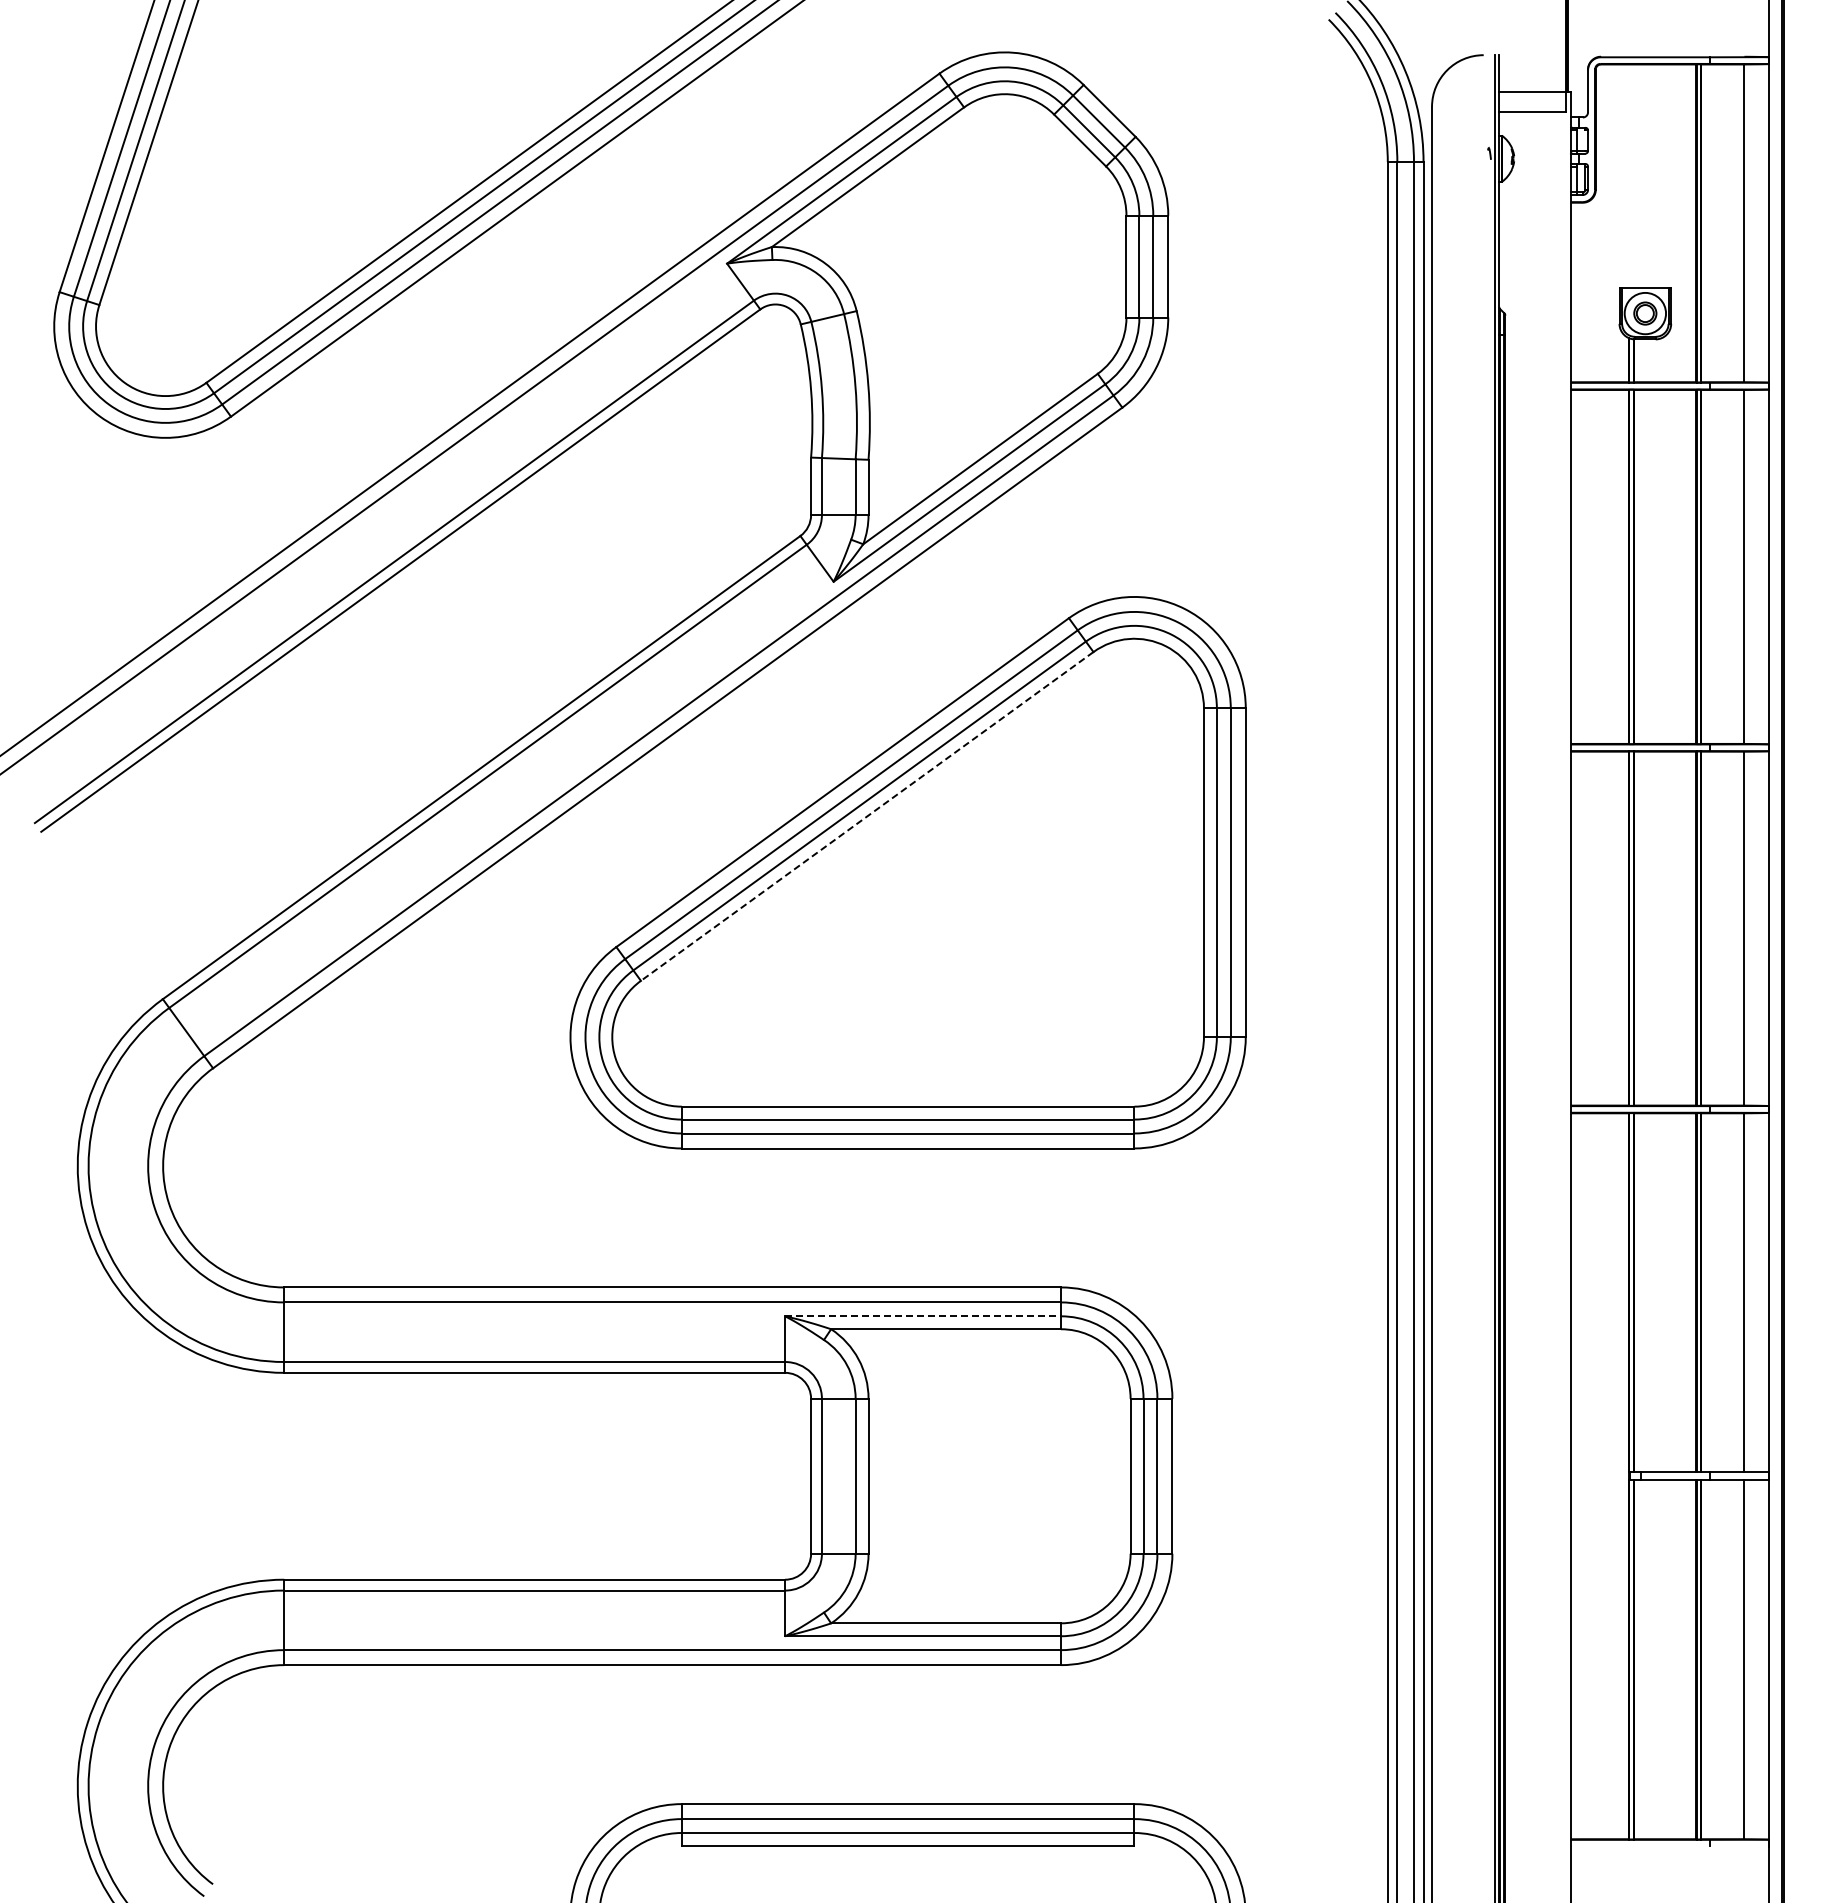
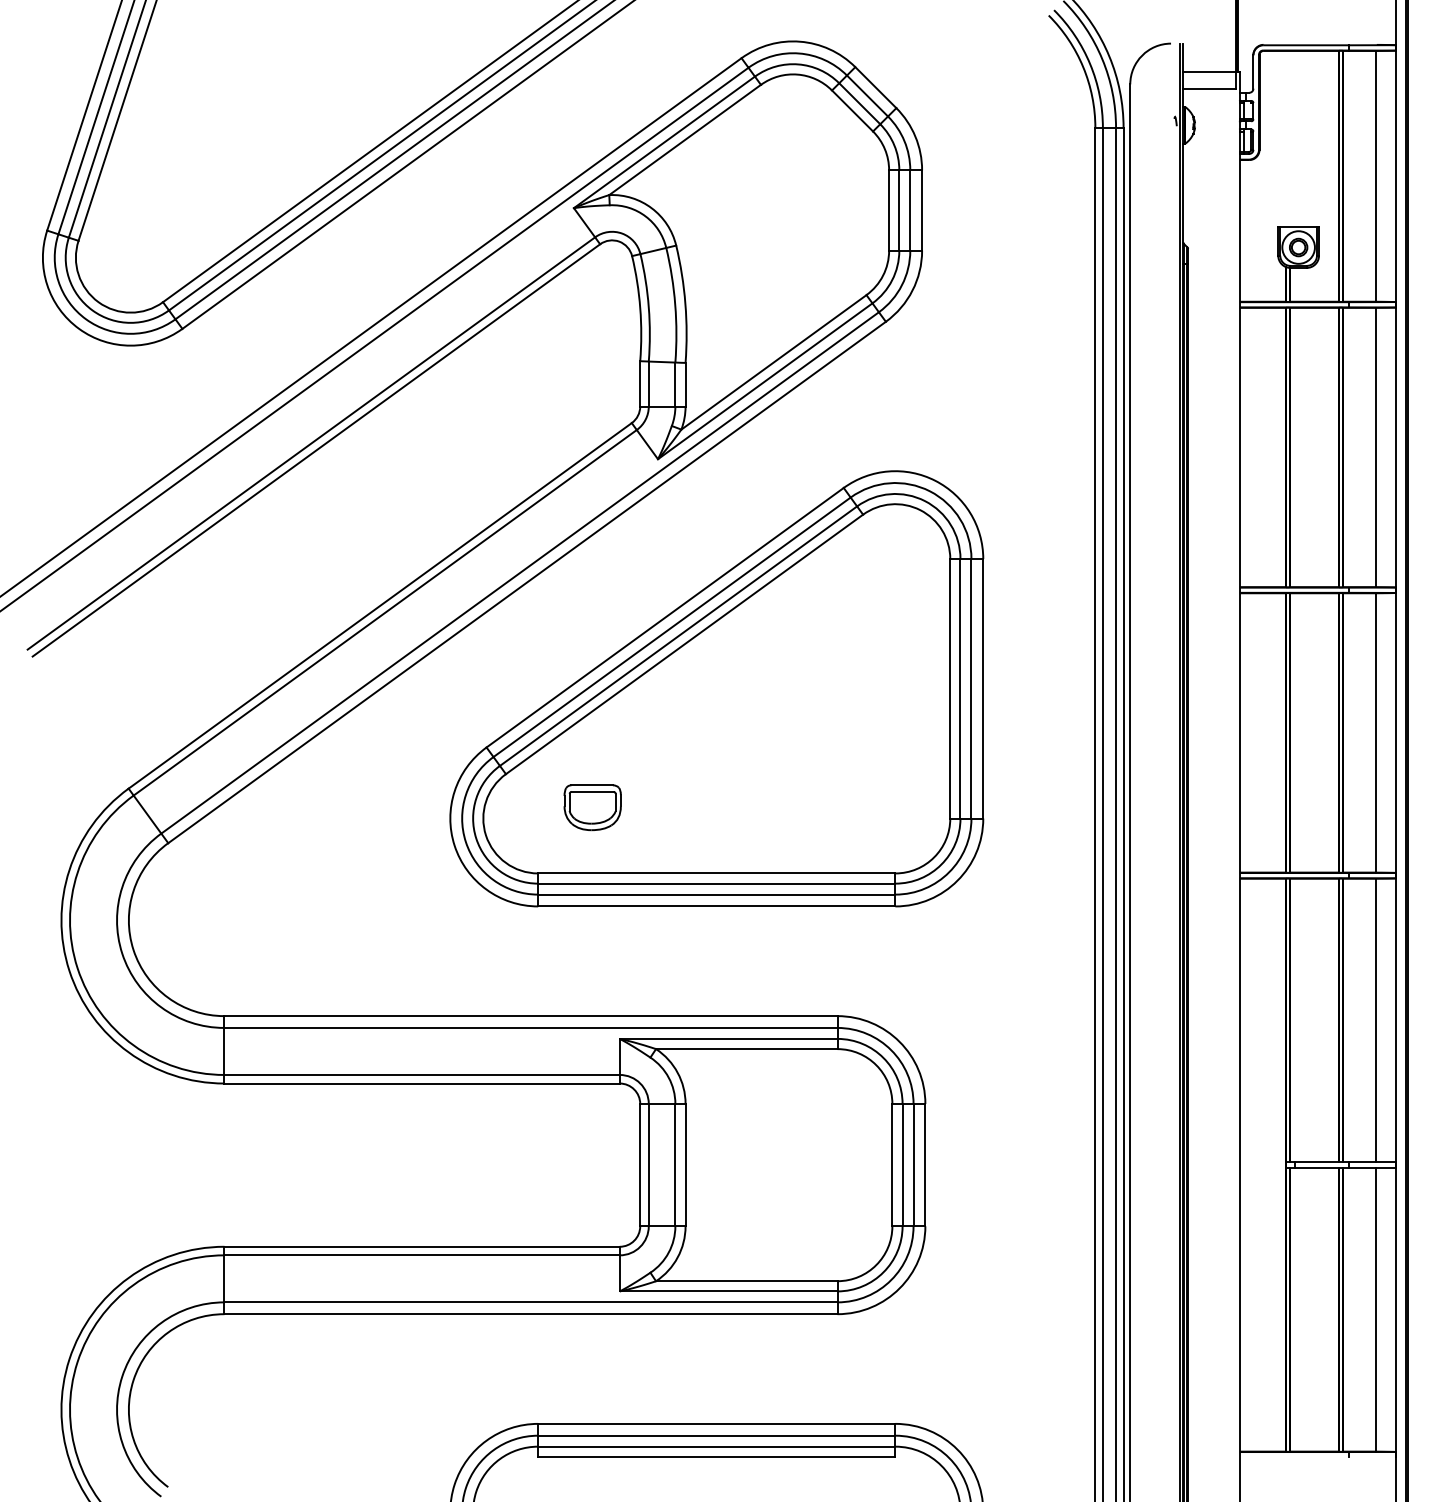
line: (867, 816) -> (684, 644), dashed -> solid
part: (750, 1023) -> (592, 807), added
line: (923, 1316) -> (728, 1039), dashed -> solid

